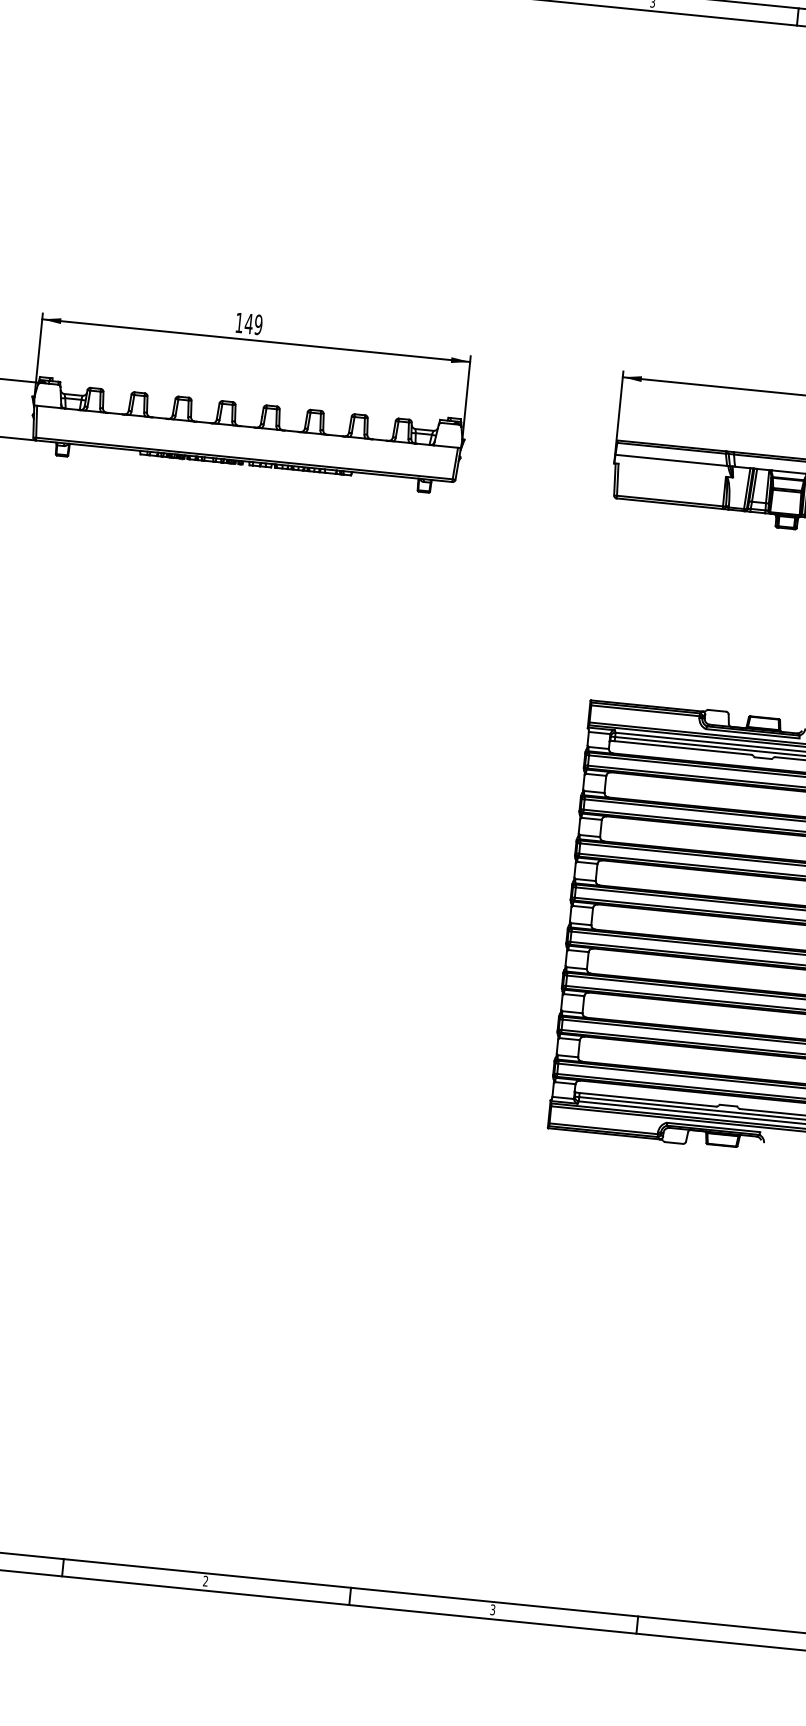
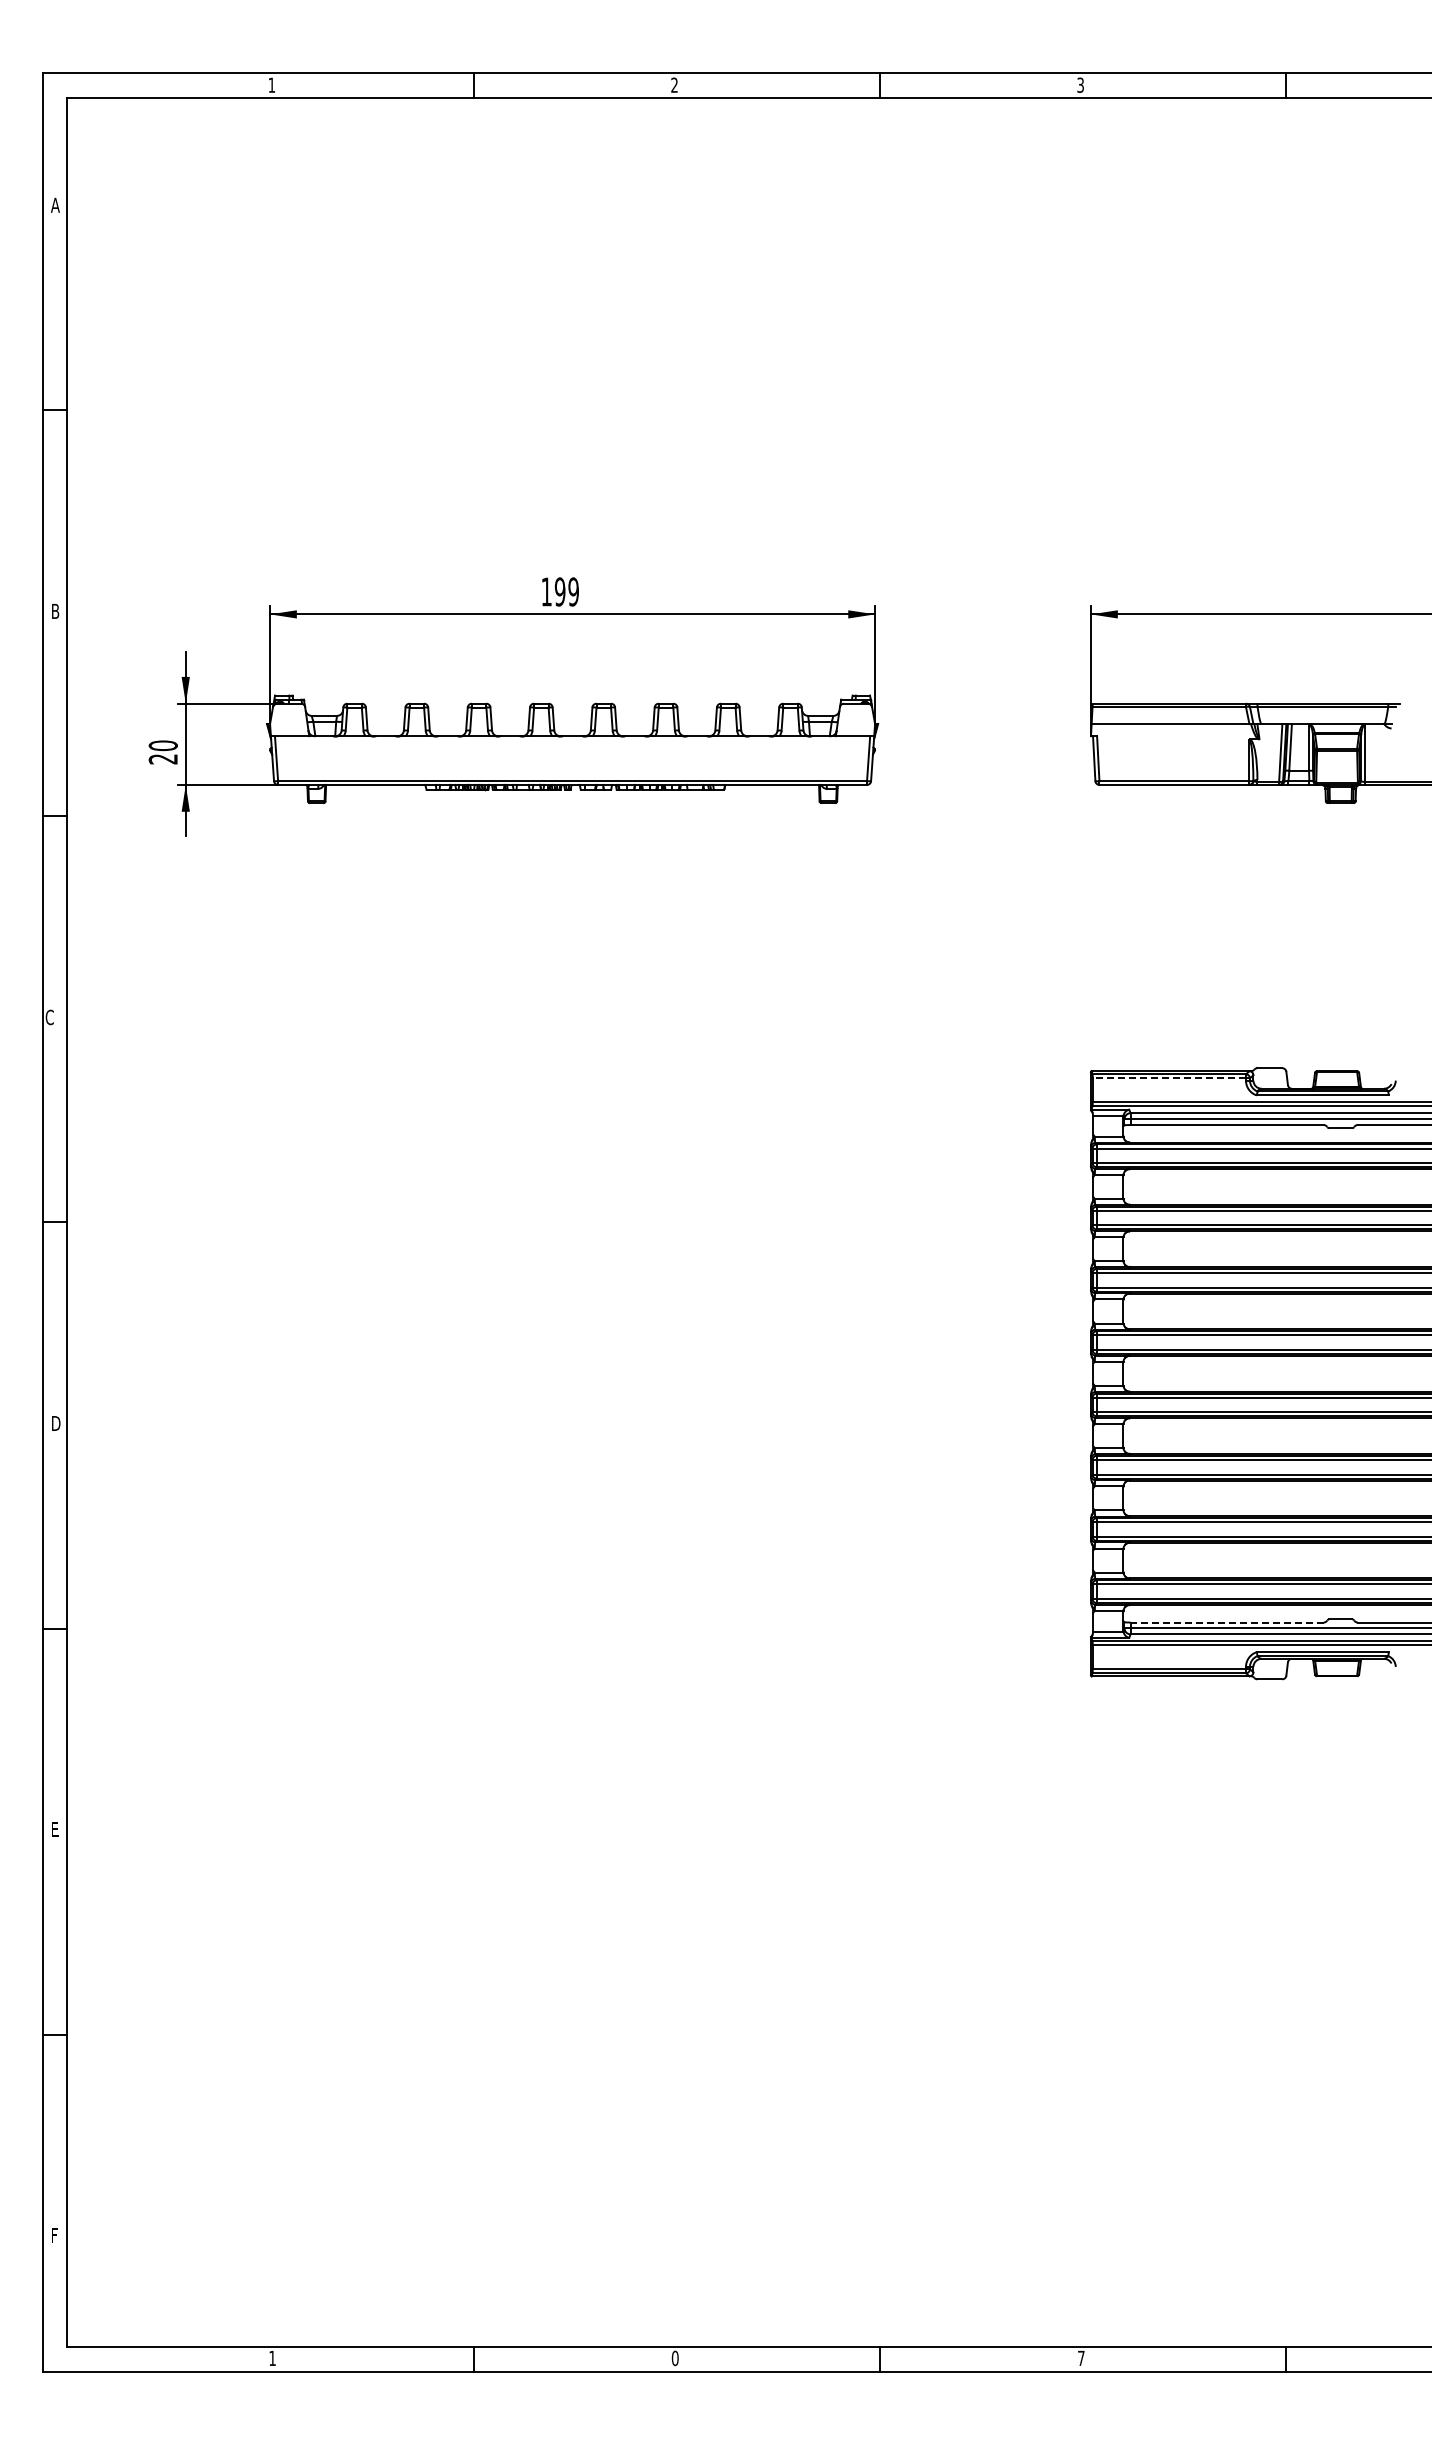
text: (248, 323) -> (559, 591), 149 -> 199
line: (645, 711) -> (1169, 1078), solid -> dashed
line: (648, 1099) -> (1227, 1622), solid -> dashed
text: (205, 1581) -> (674, 2358), 2 -> 0
text: (492, 1609) -> (1081, 2358), 3 -> 7

